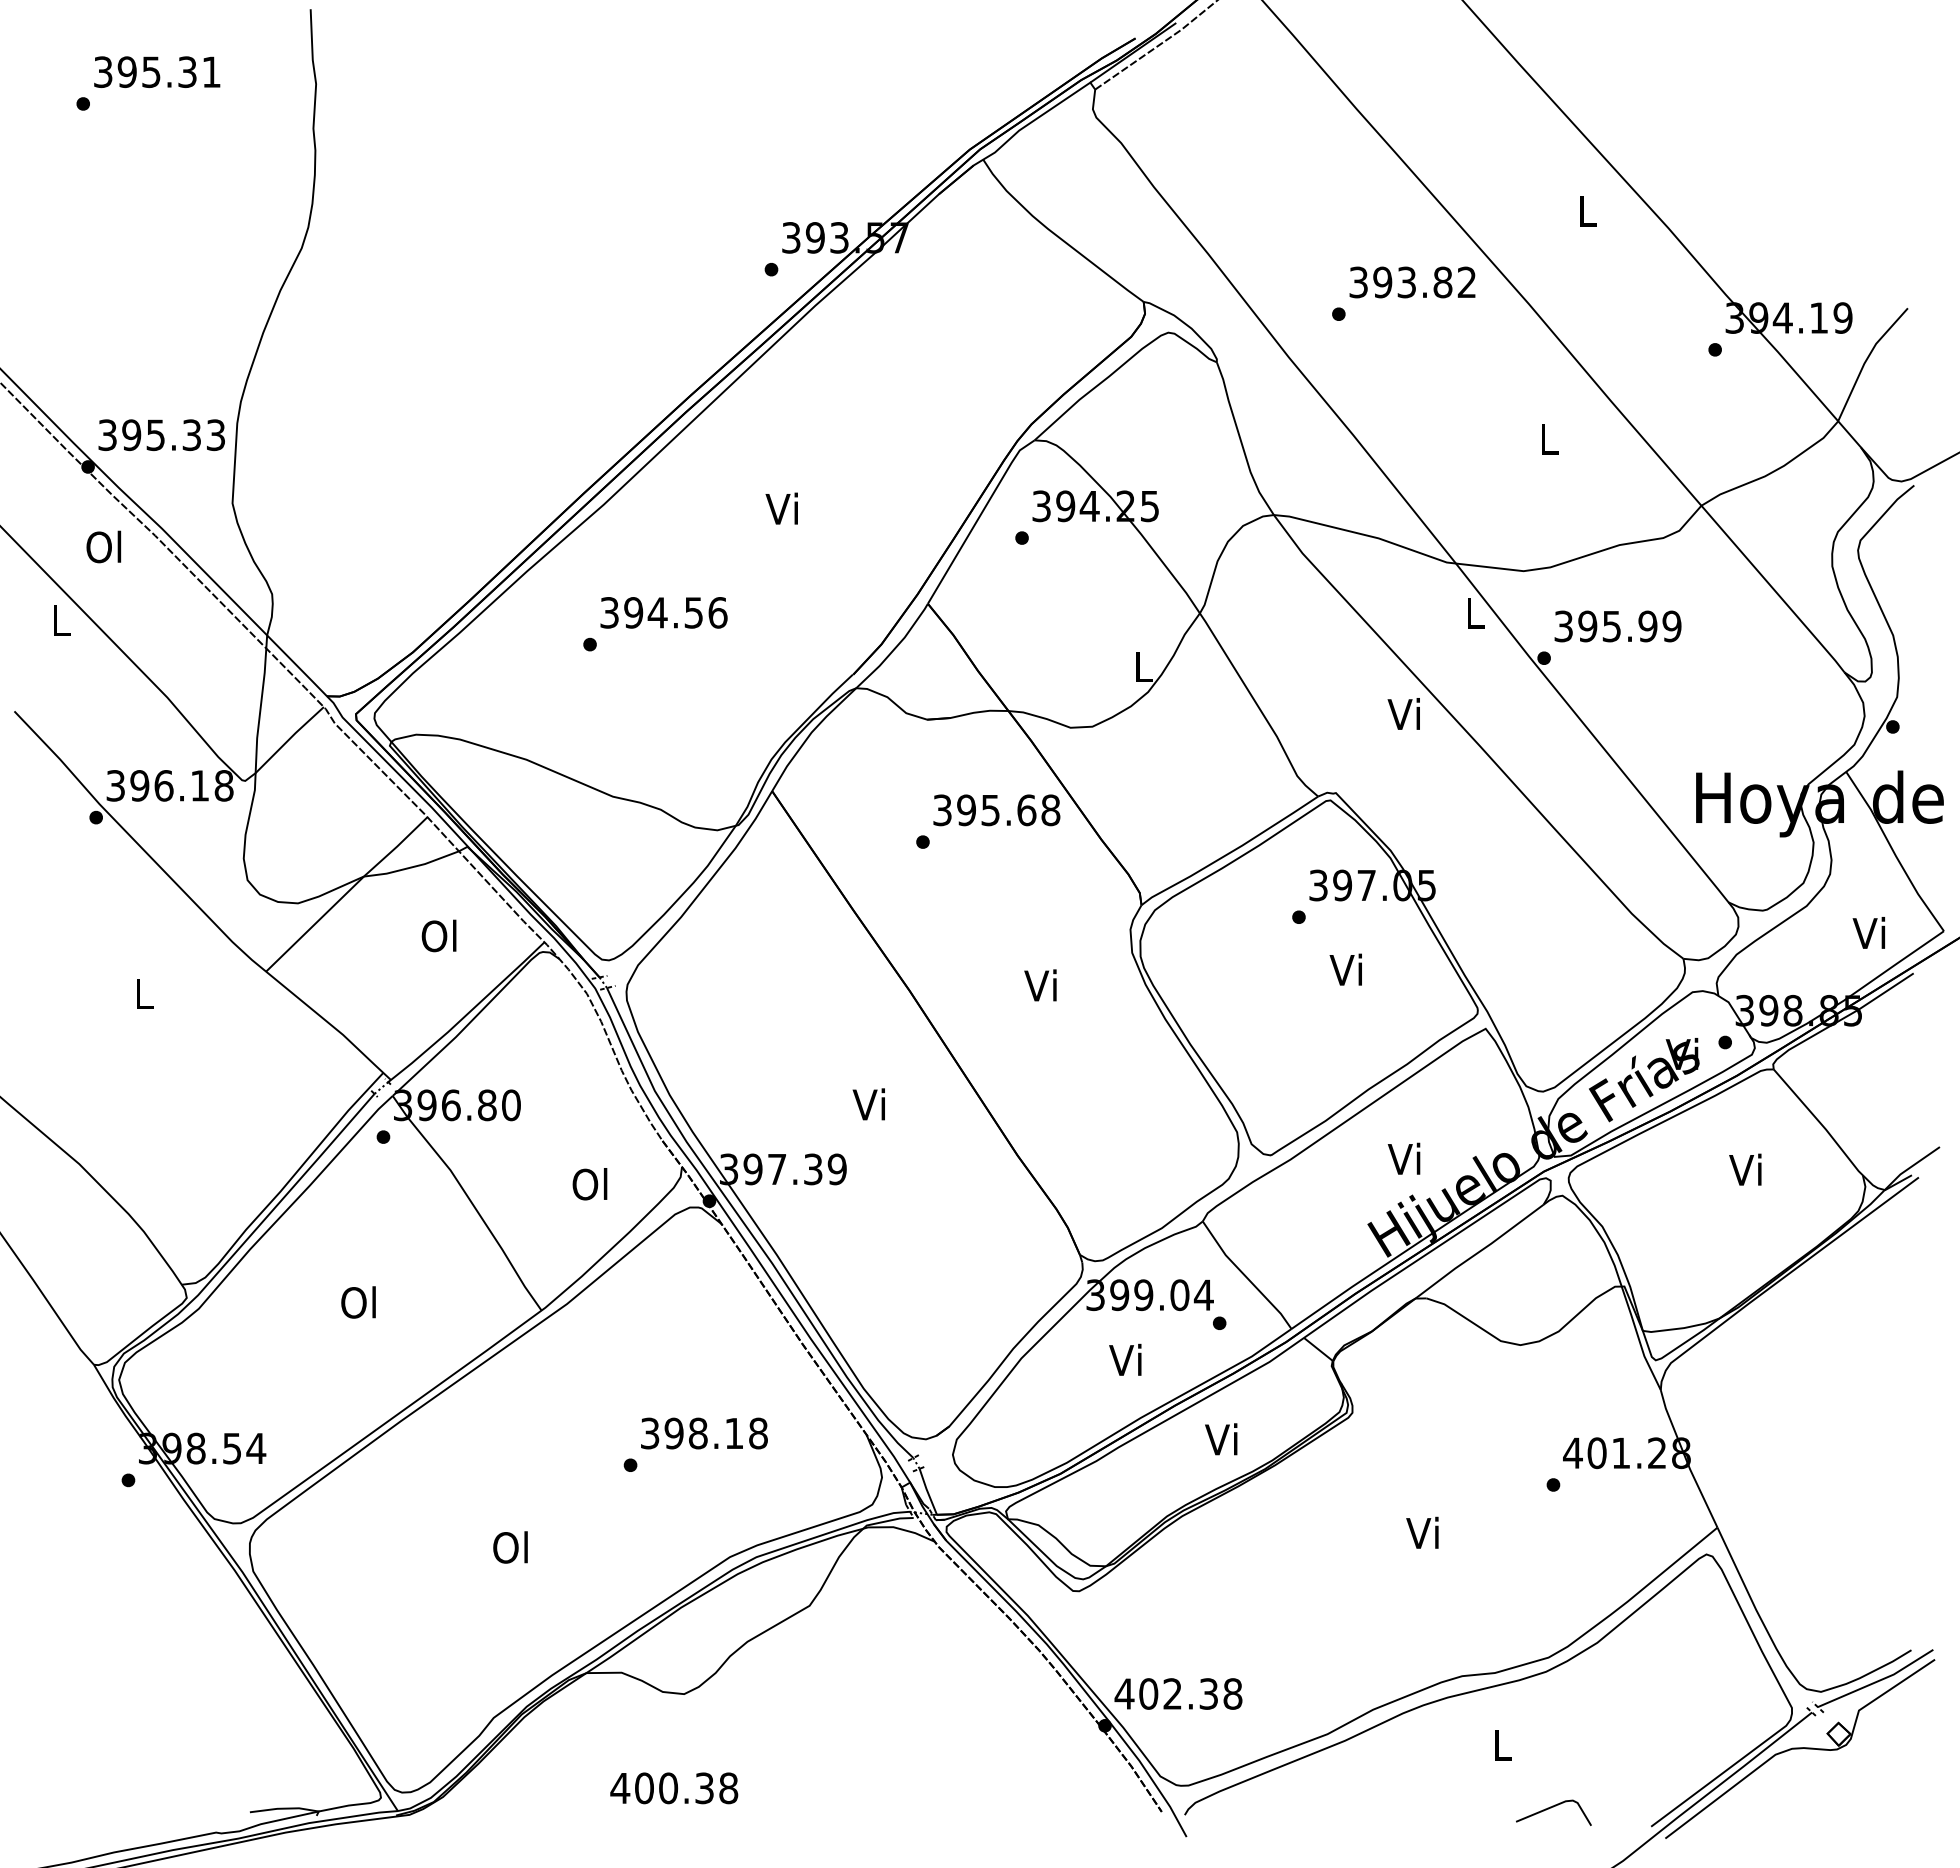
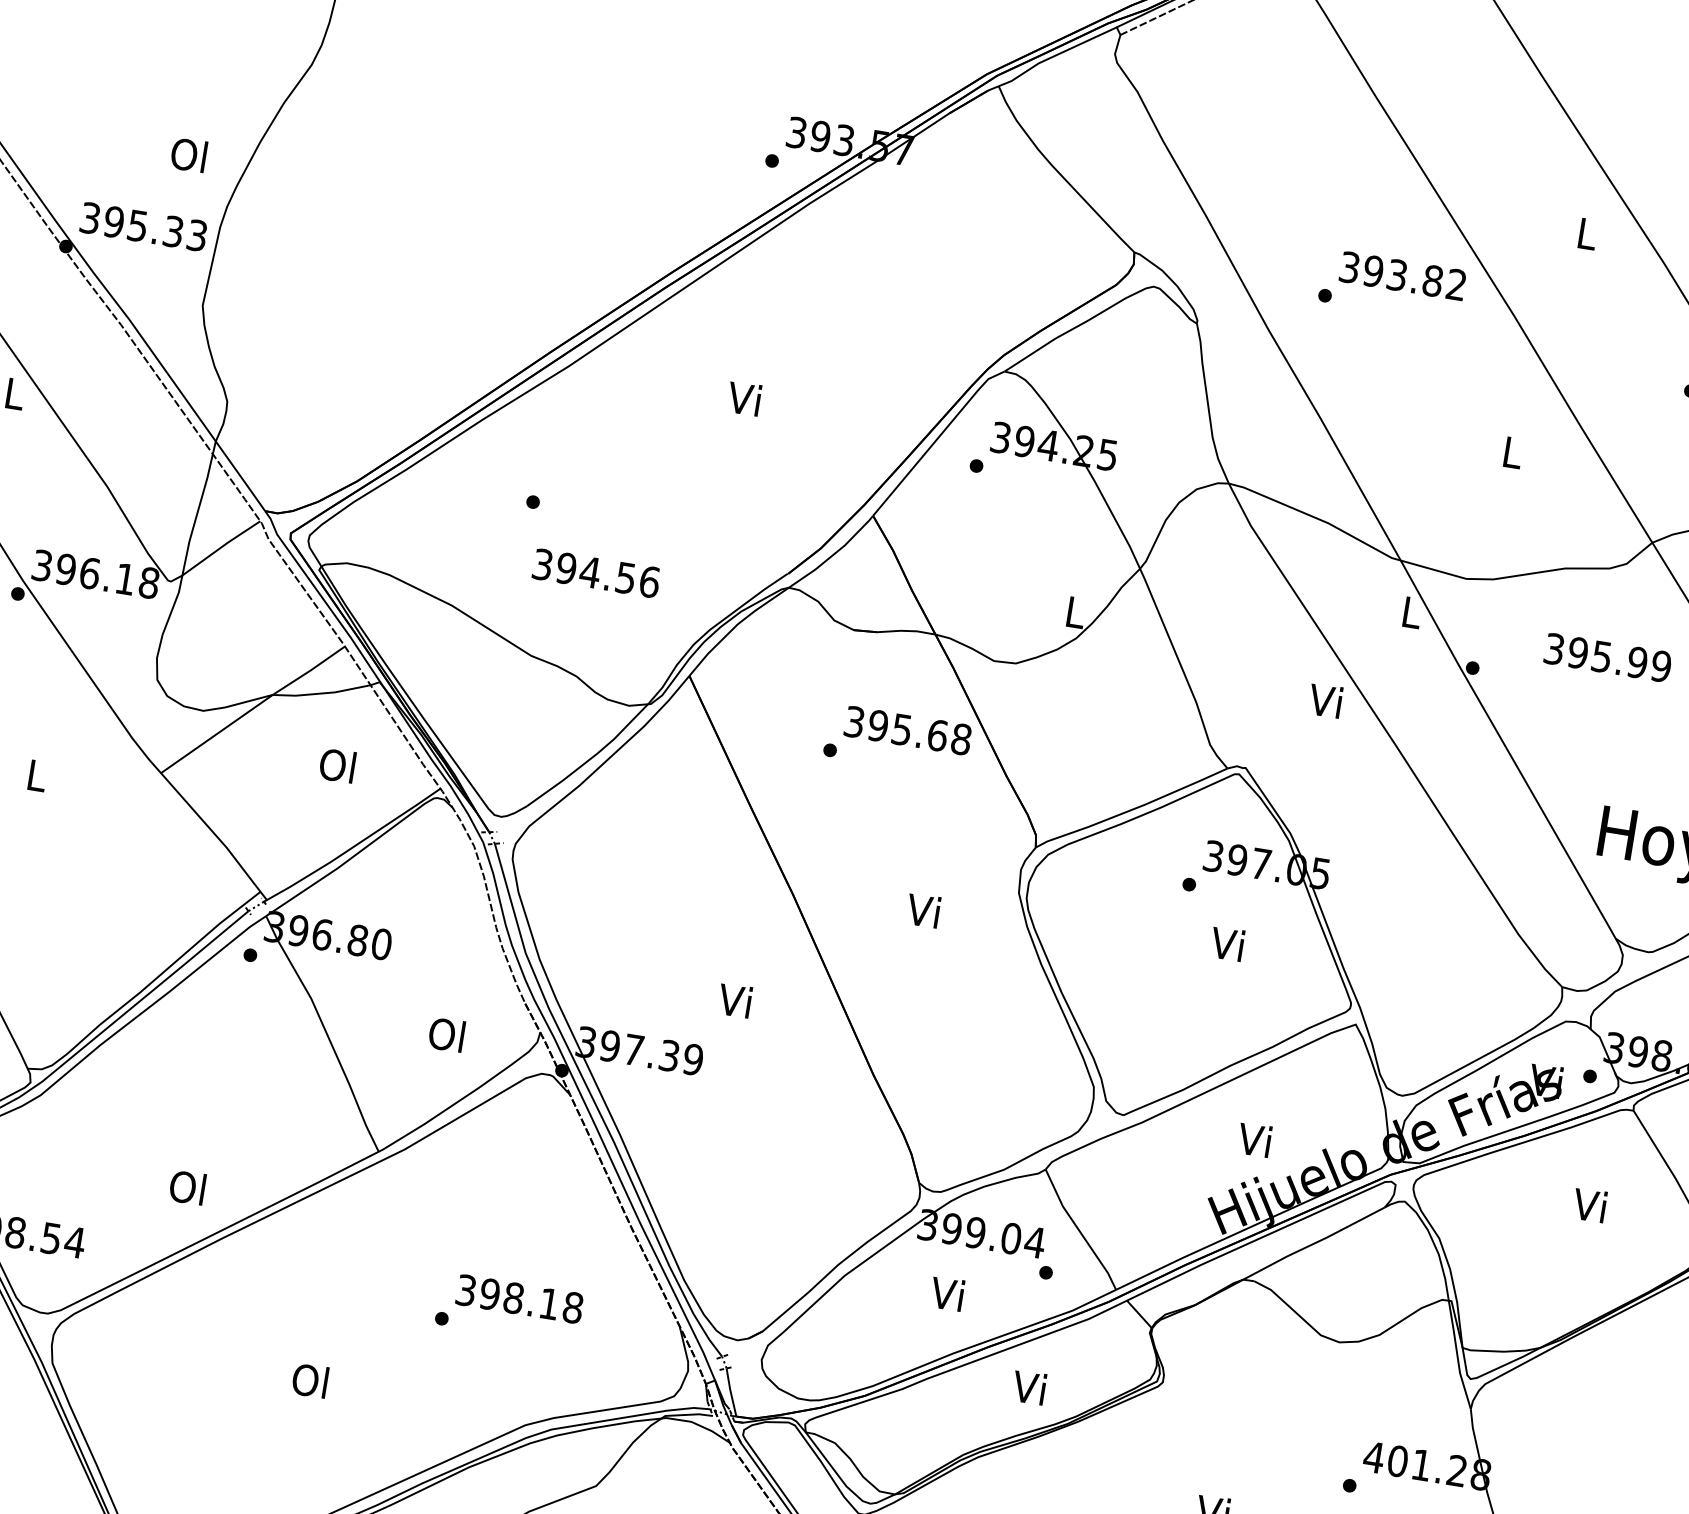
text: (103, 546) -> (188, 154), moved
text: (663, 612) -> (595, 572), moved
text: (1617, 626) -> (1607, 657), moved
text: (358, 1302) -> (187, 1187), moved

